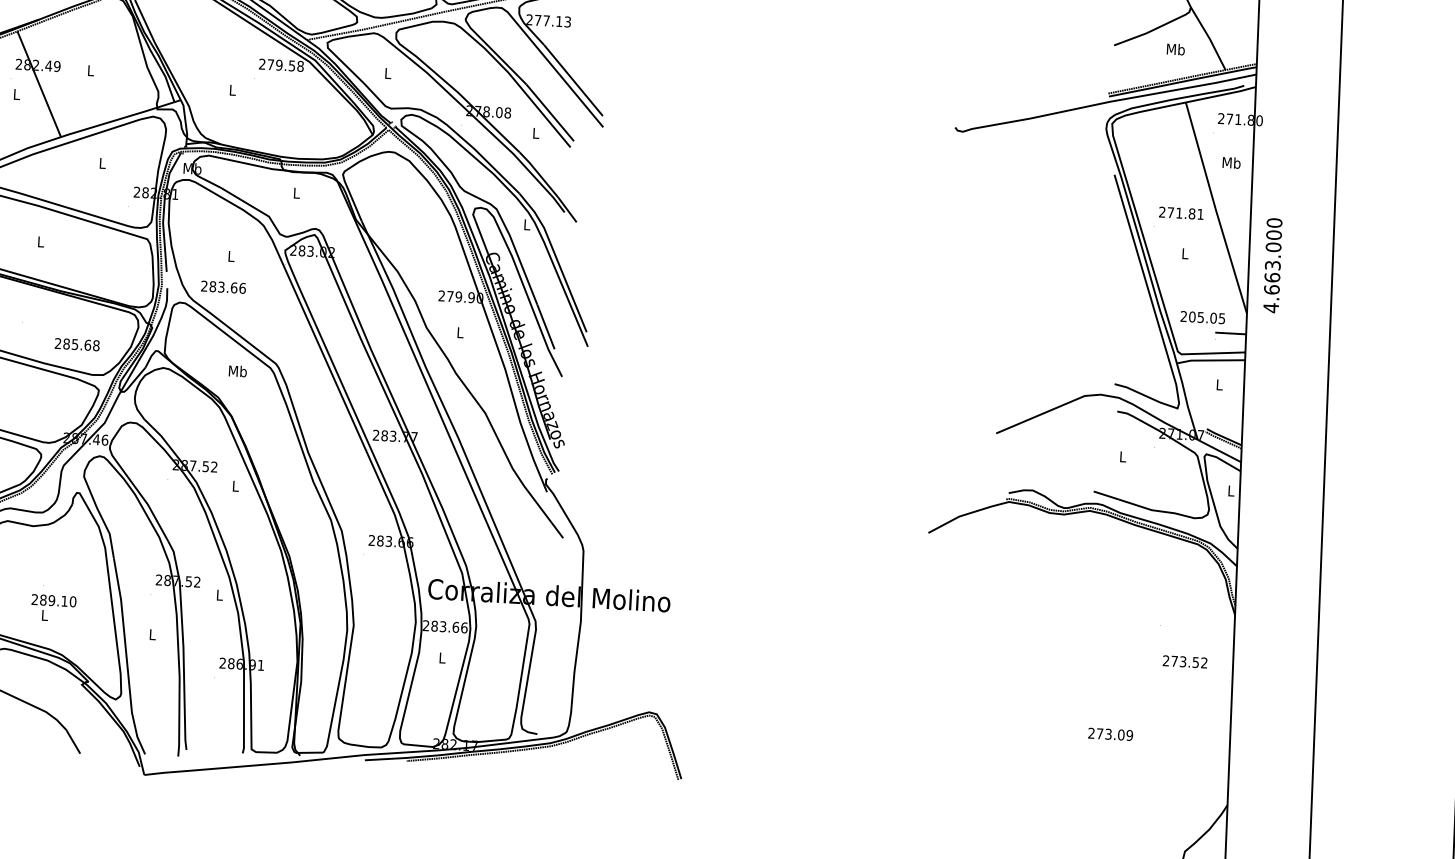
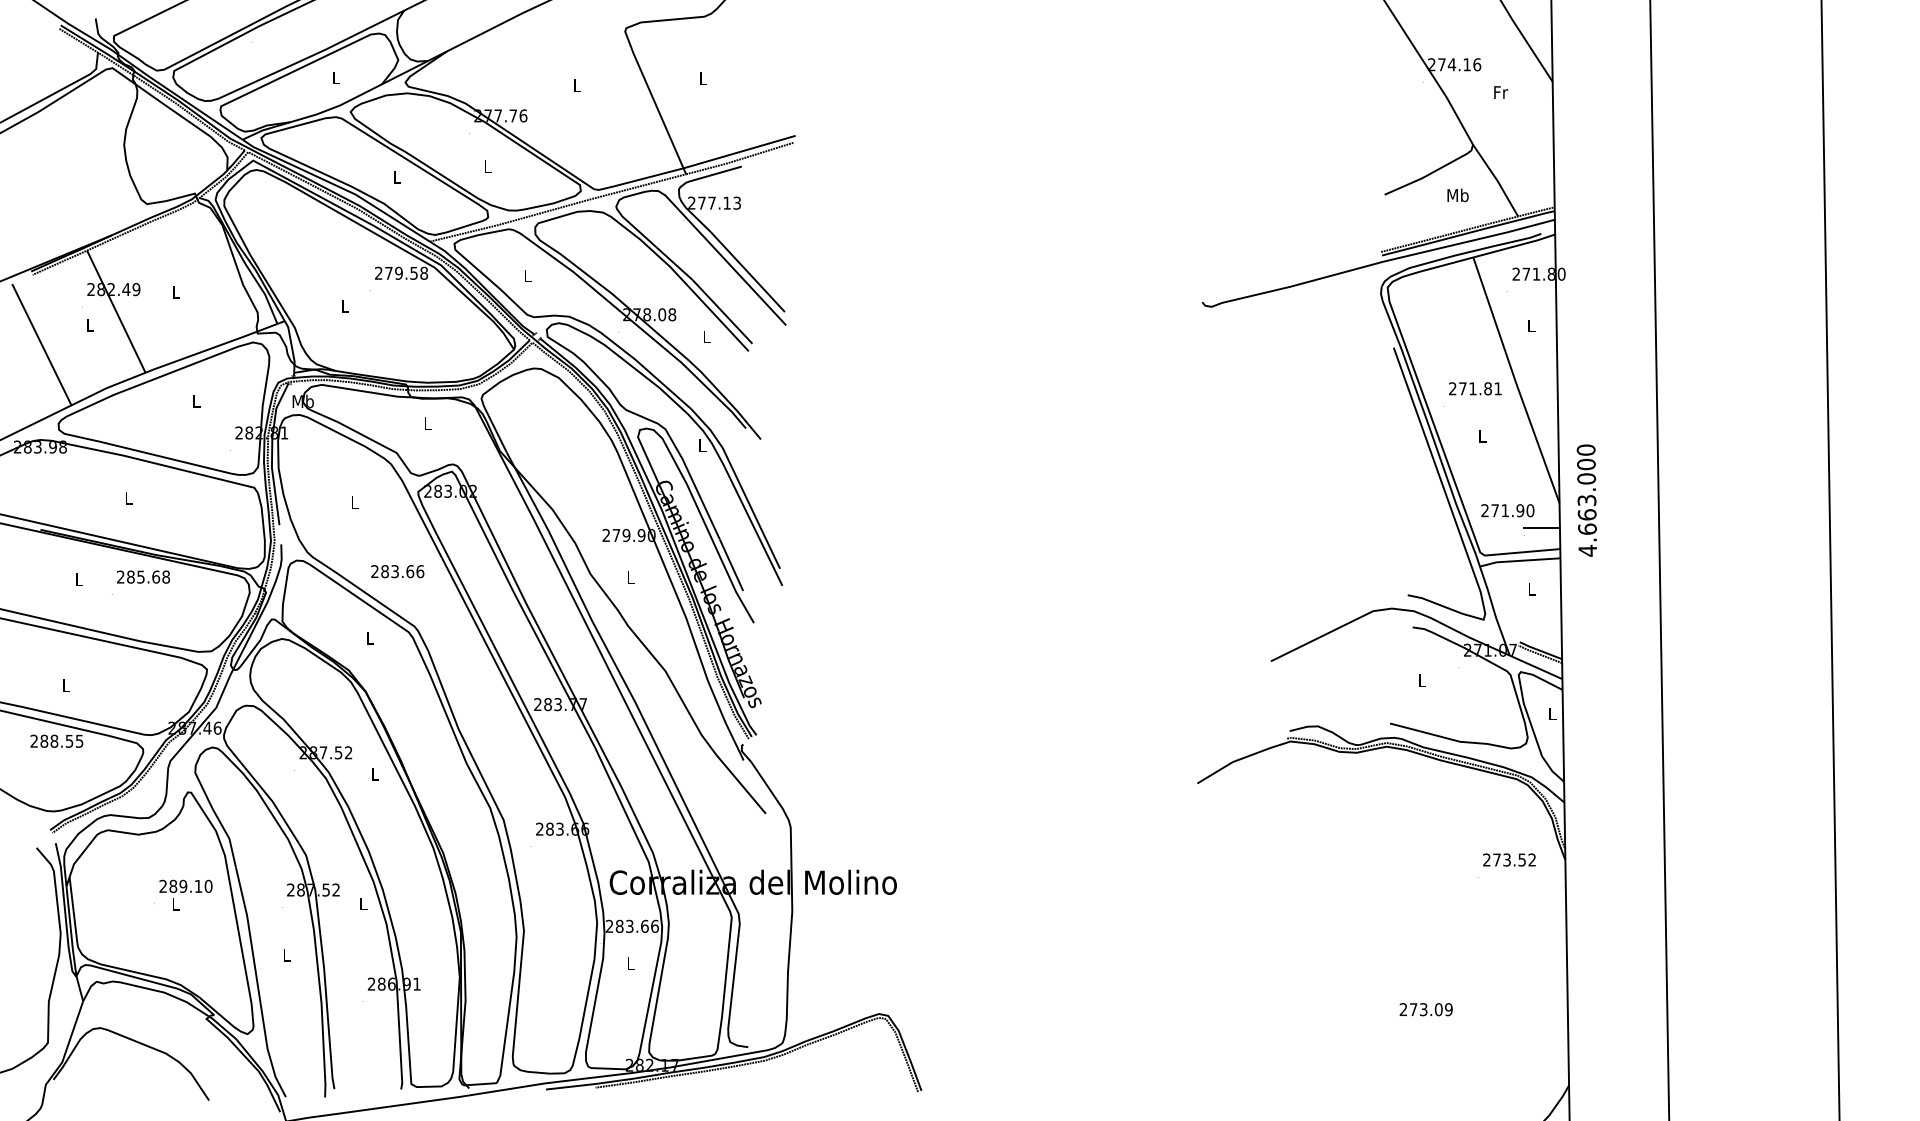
text: (1231, 162) -> (1531, 325), Mb -> L
text: (1272, 265) -> (1586, 500), moved
text: (223, 287) -> (397, 571), moved
text: (1206, 317) -> (1512, 510), 205.05 -> 271.90
text: (77, 344) -> (143, 576), moved
text: (237, 370) -> (369, 637), Mb -> L
text: (53, 607) -> (185, 894), moved
text: (1185, 661) -> (1509, 859), moved

